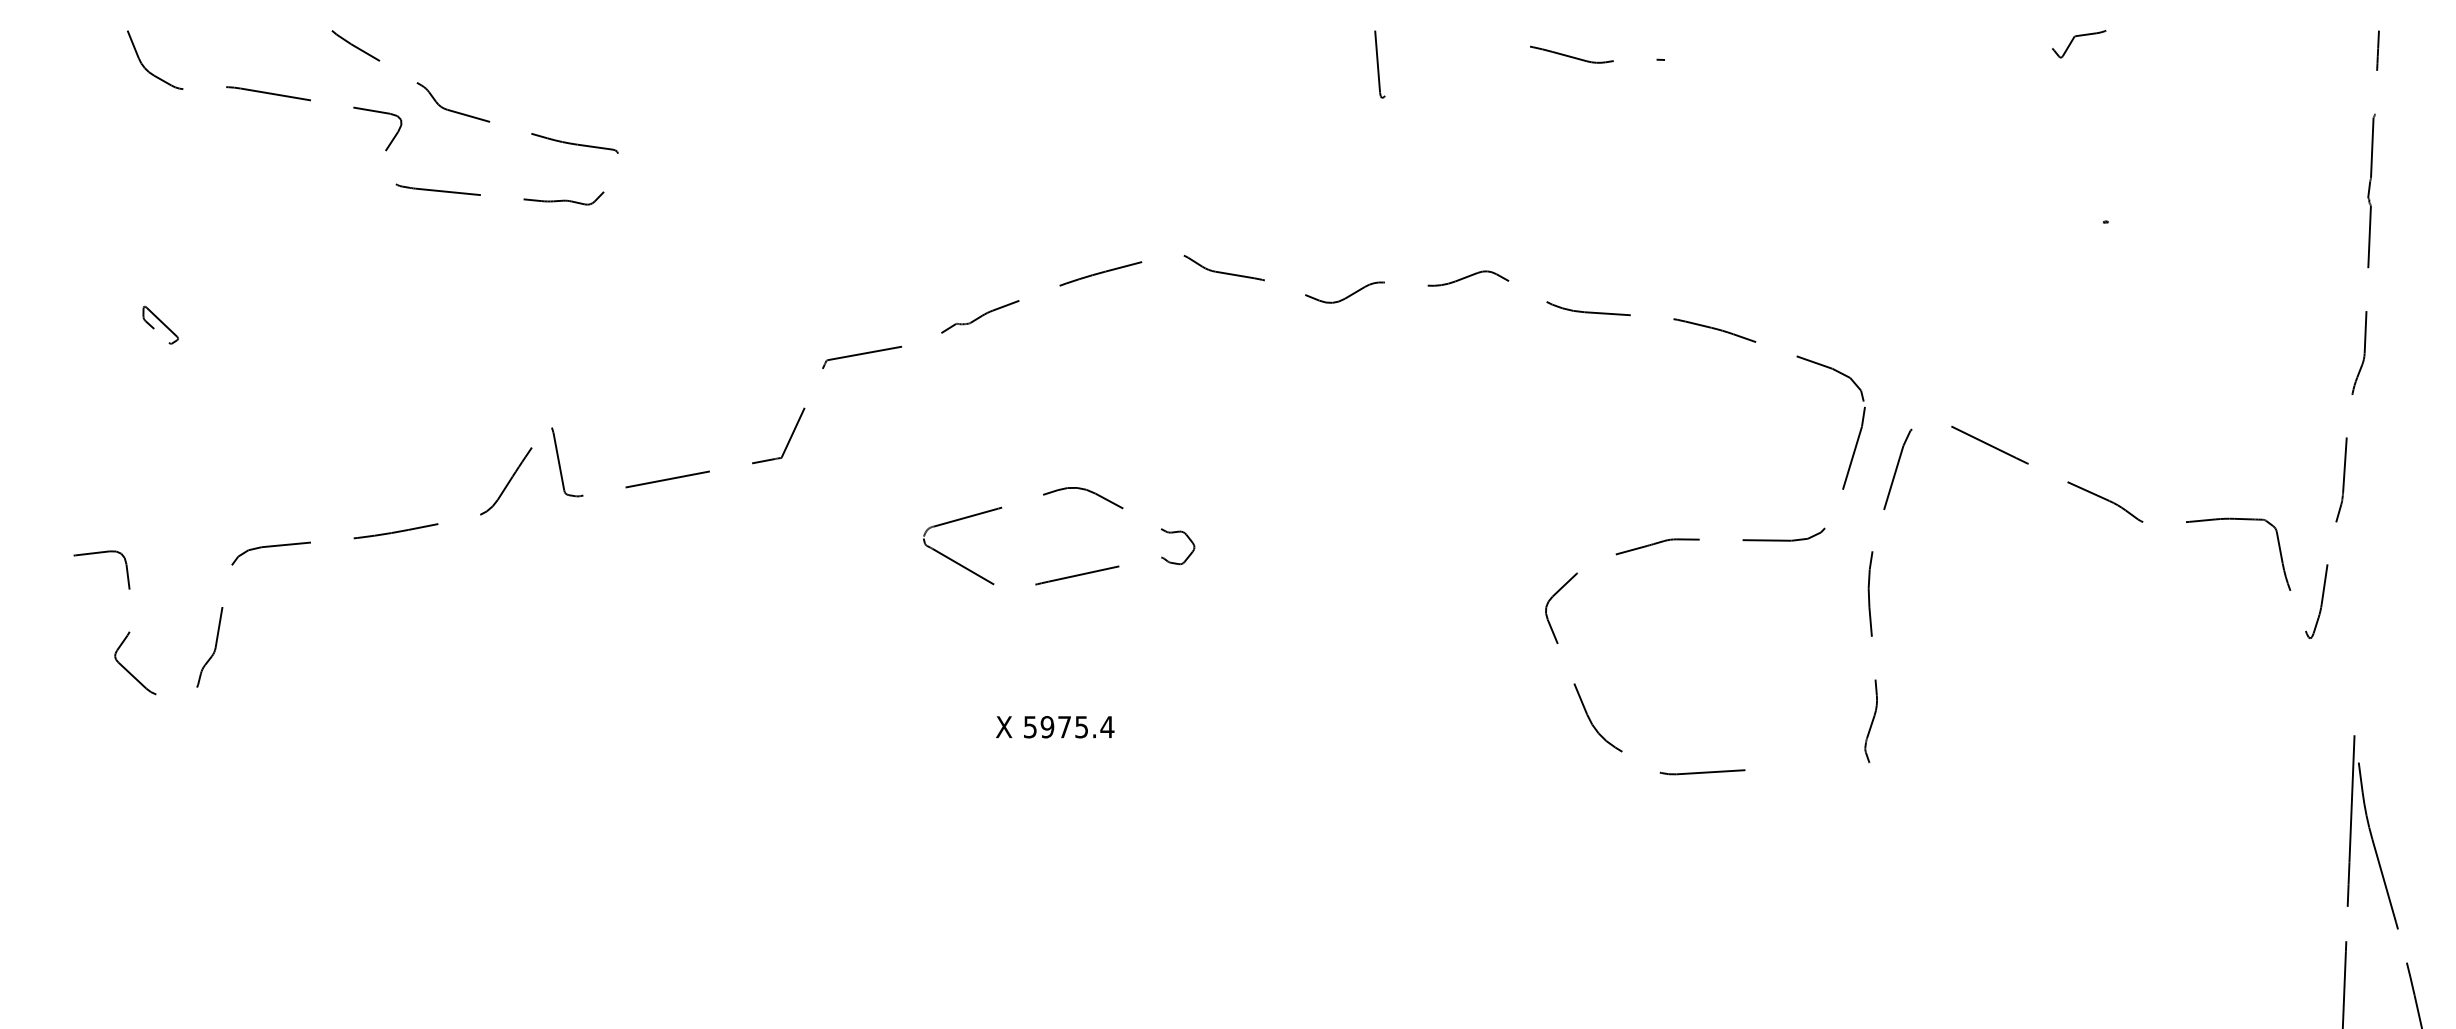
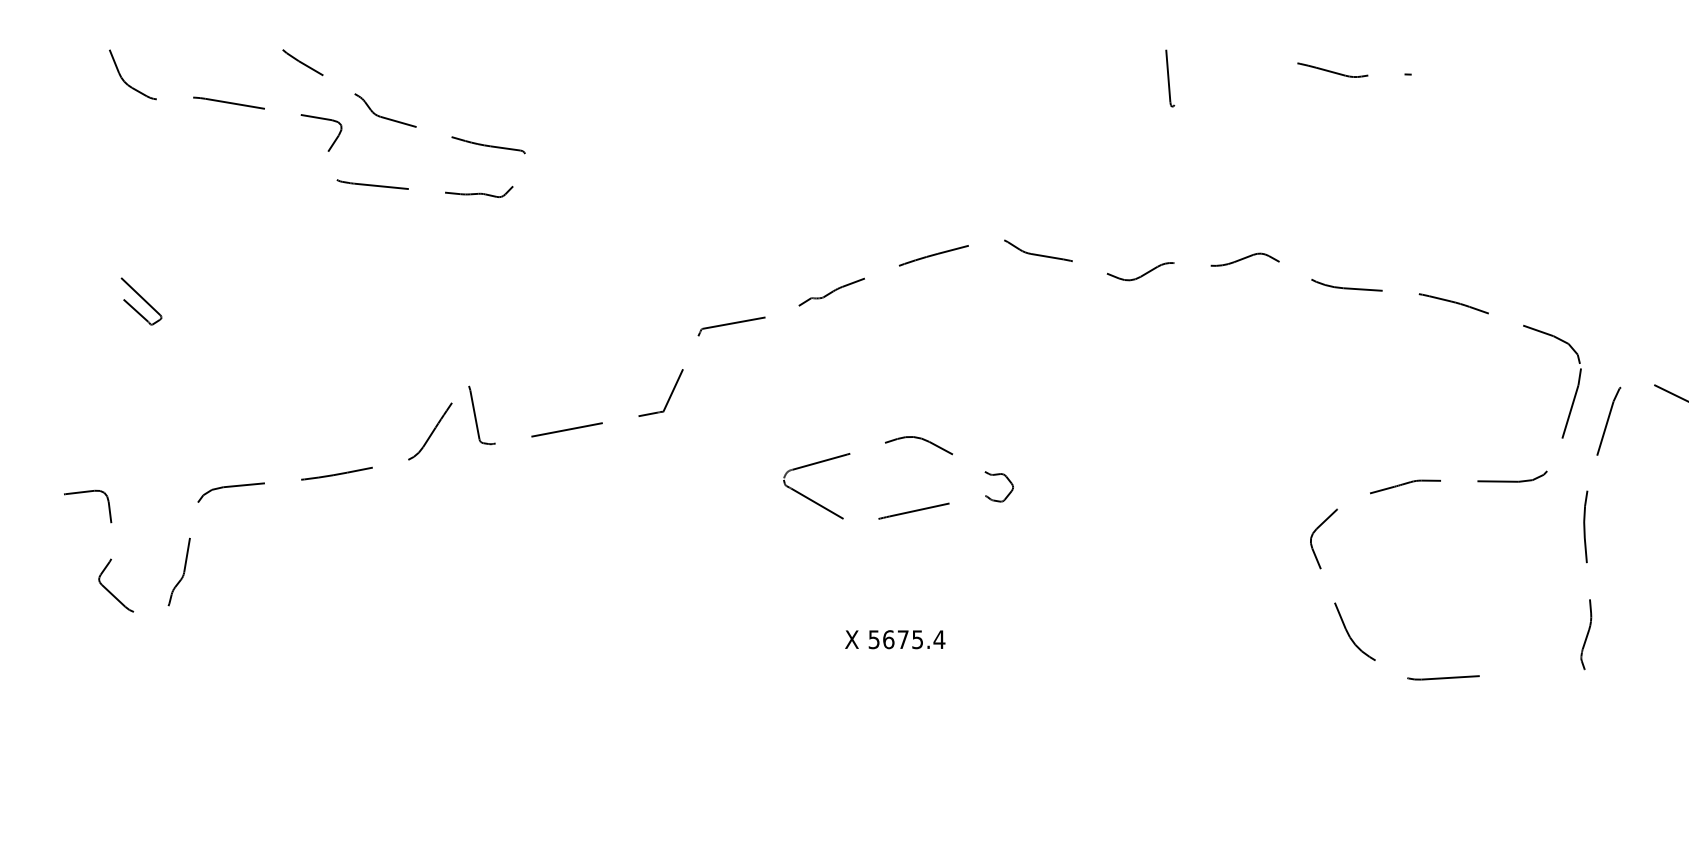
part: (160, 324) -> (137, 298), size x1.6
text: (1047, 727) -> (888, 639), 5975.4 -> 5675.4

